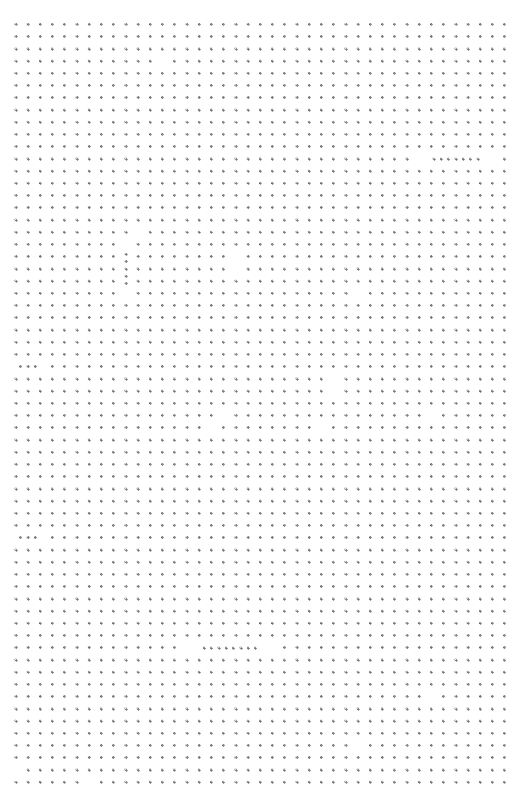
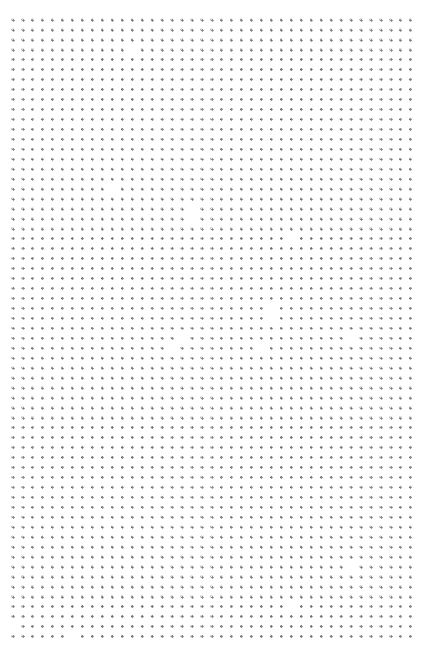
part: (455, 159) -> (370, 129), size x1.67
part: (126, 268) -> (102, 218), size x1.67
part: (27, 366) -> (22, 298), size x1.67
part: (27, 537) -> (22, 437), size x1.67
part: (229, 648) -> (186, 527), size x1.67

